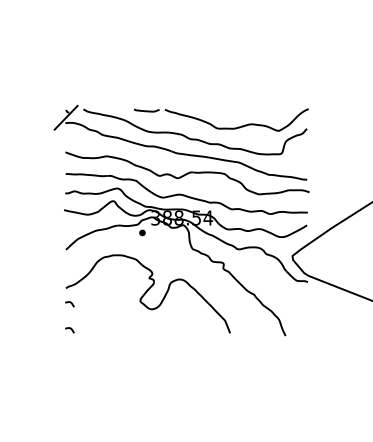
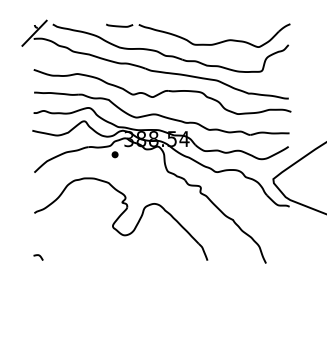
curve: (70, 303) -> (39, 229), removed

